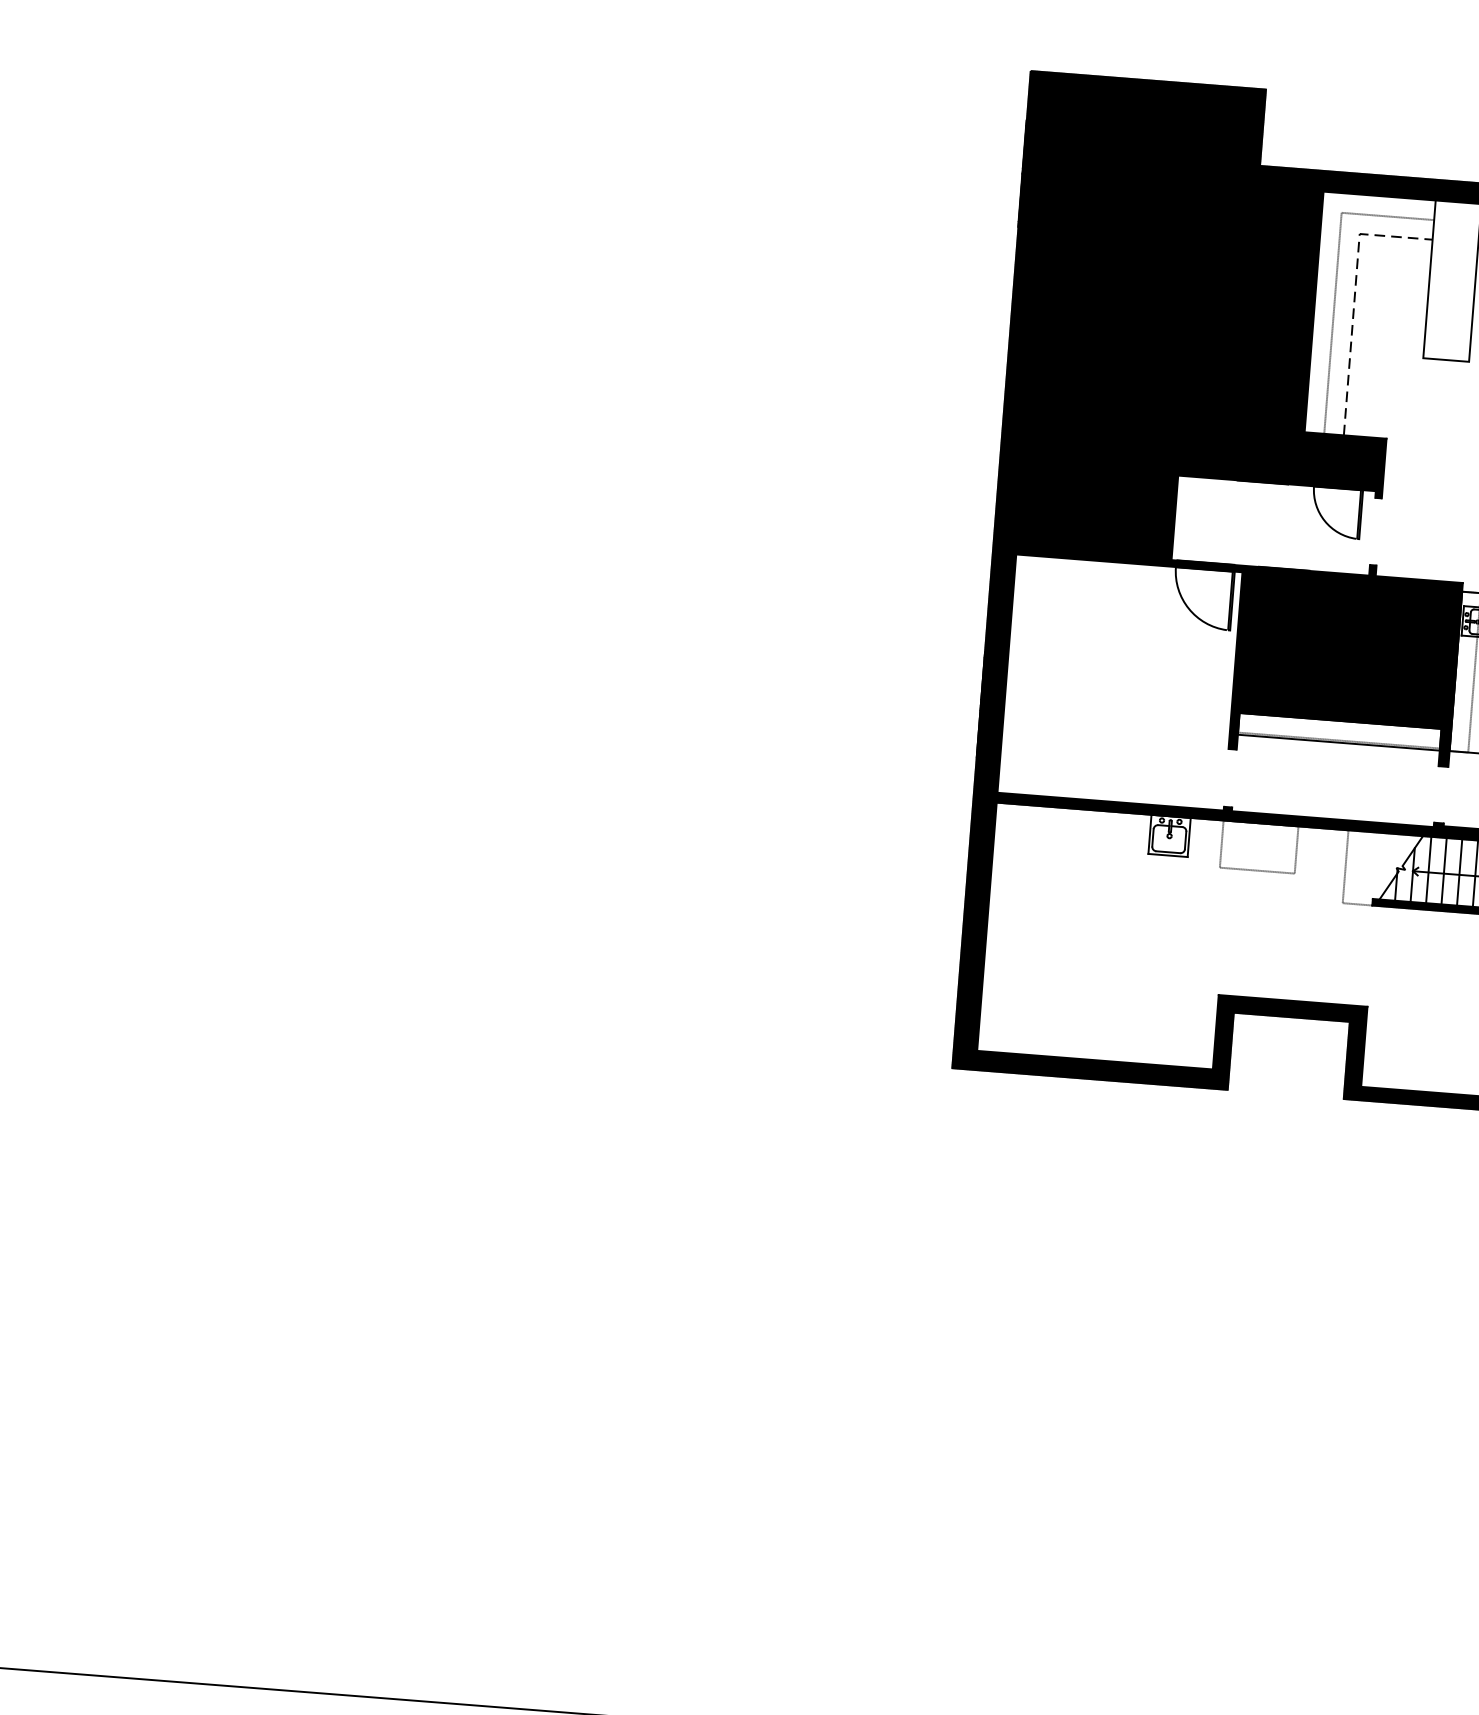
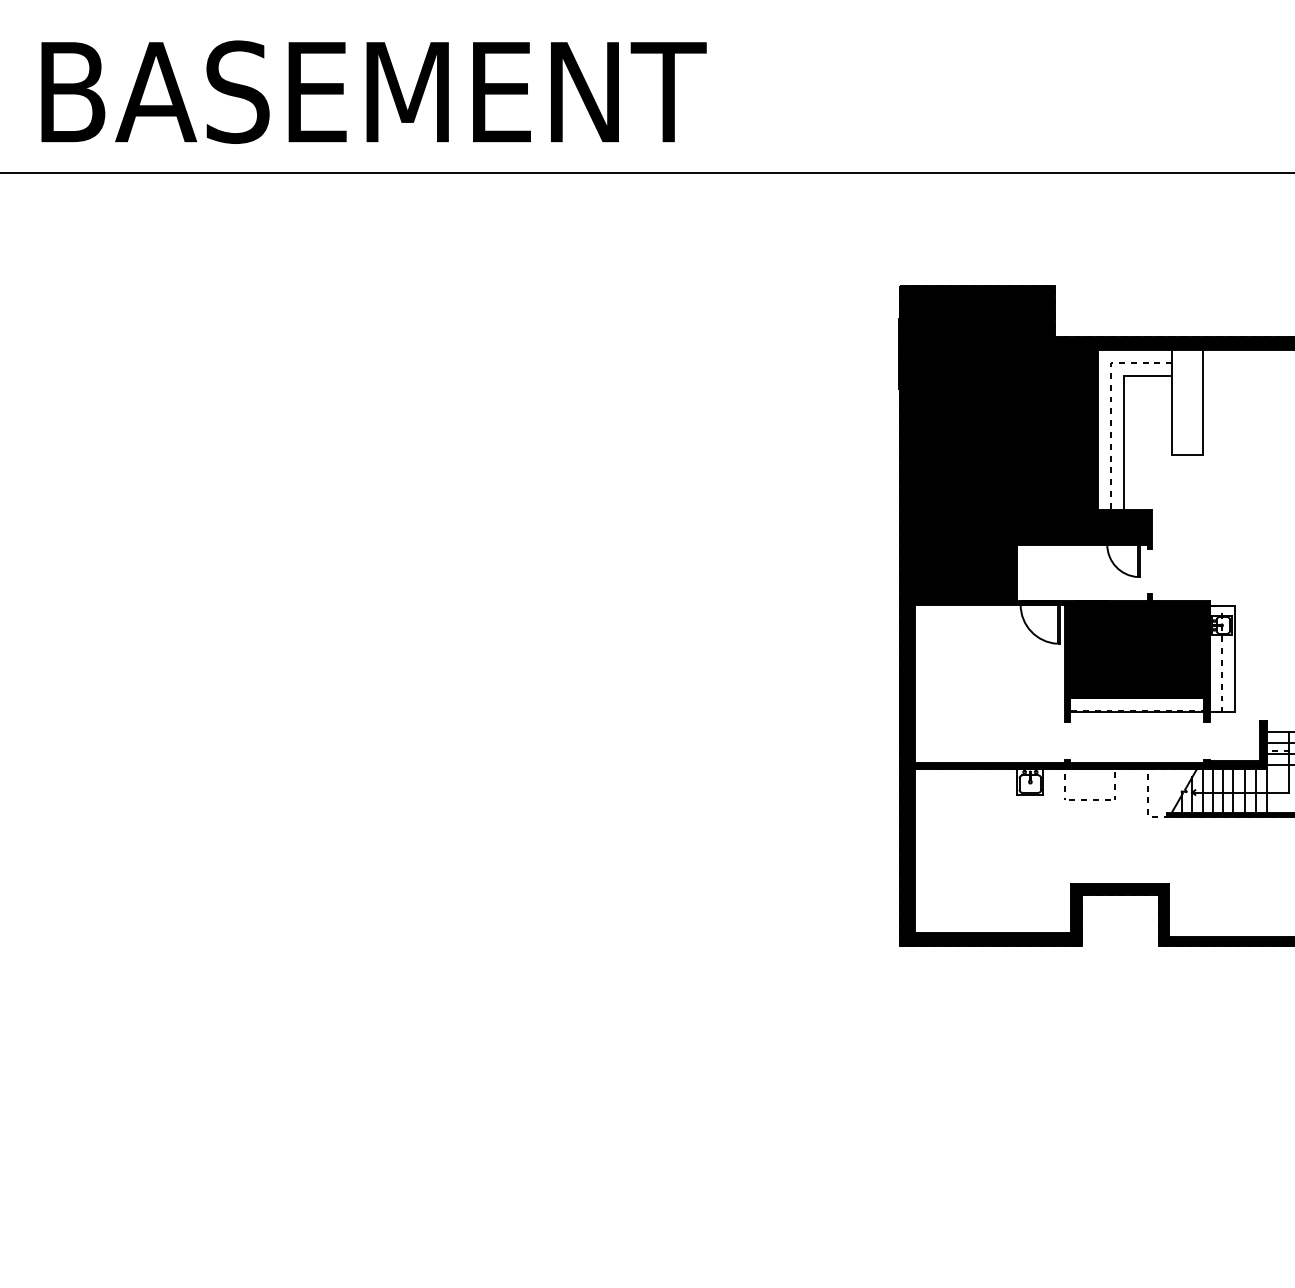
line: (1355, 297) -> (1124, 418), dashed -> solid

